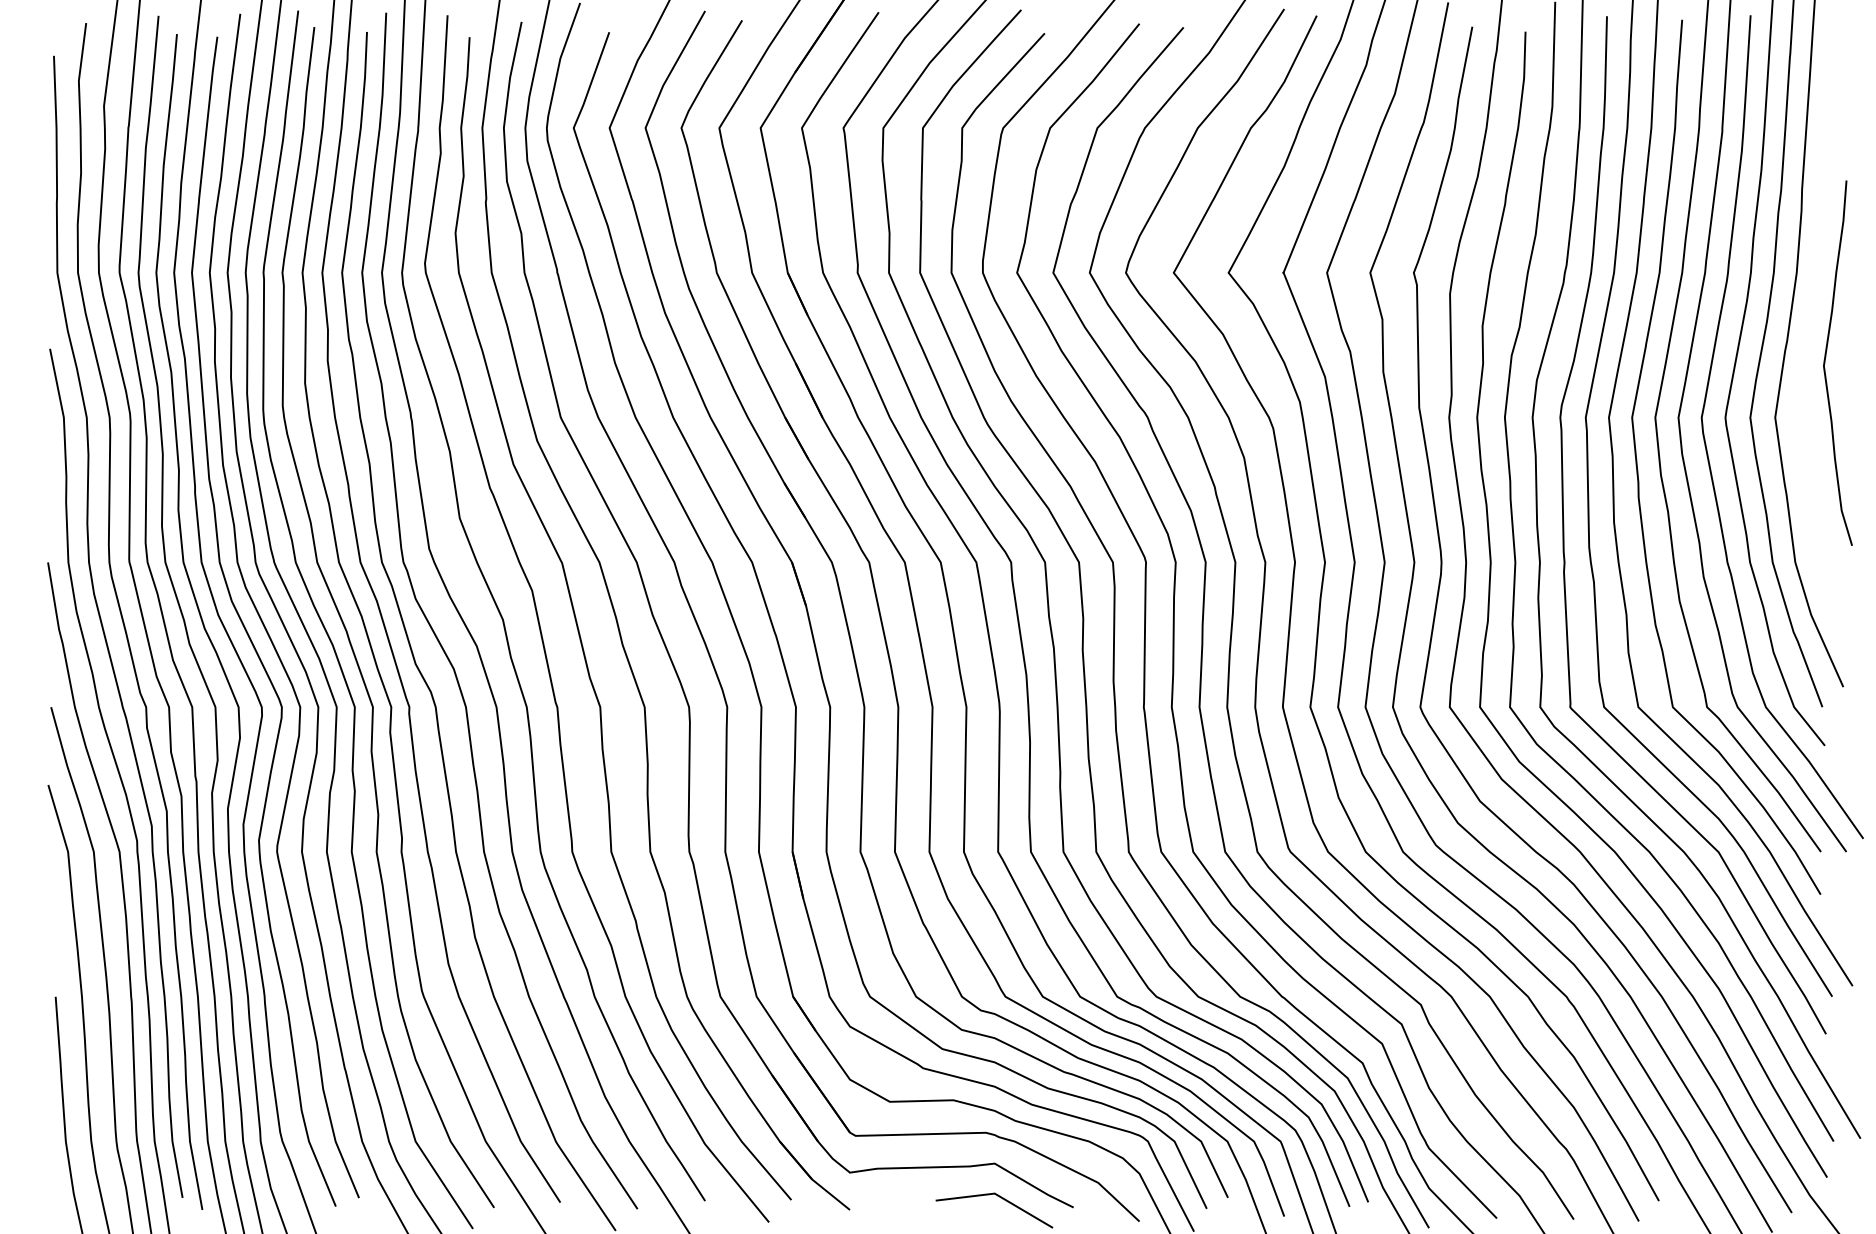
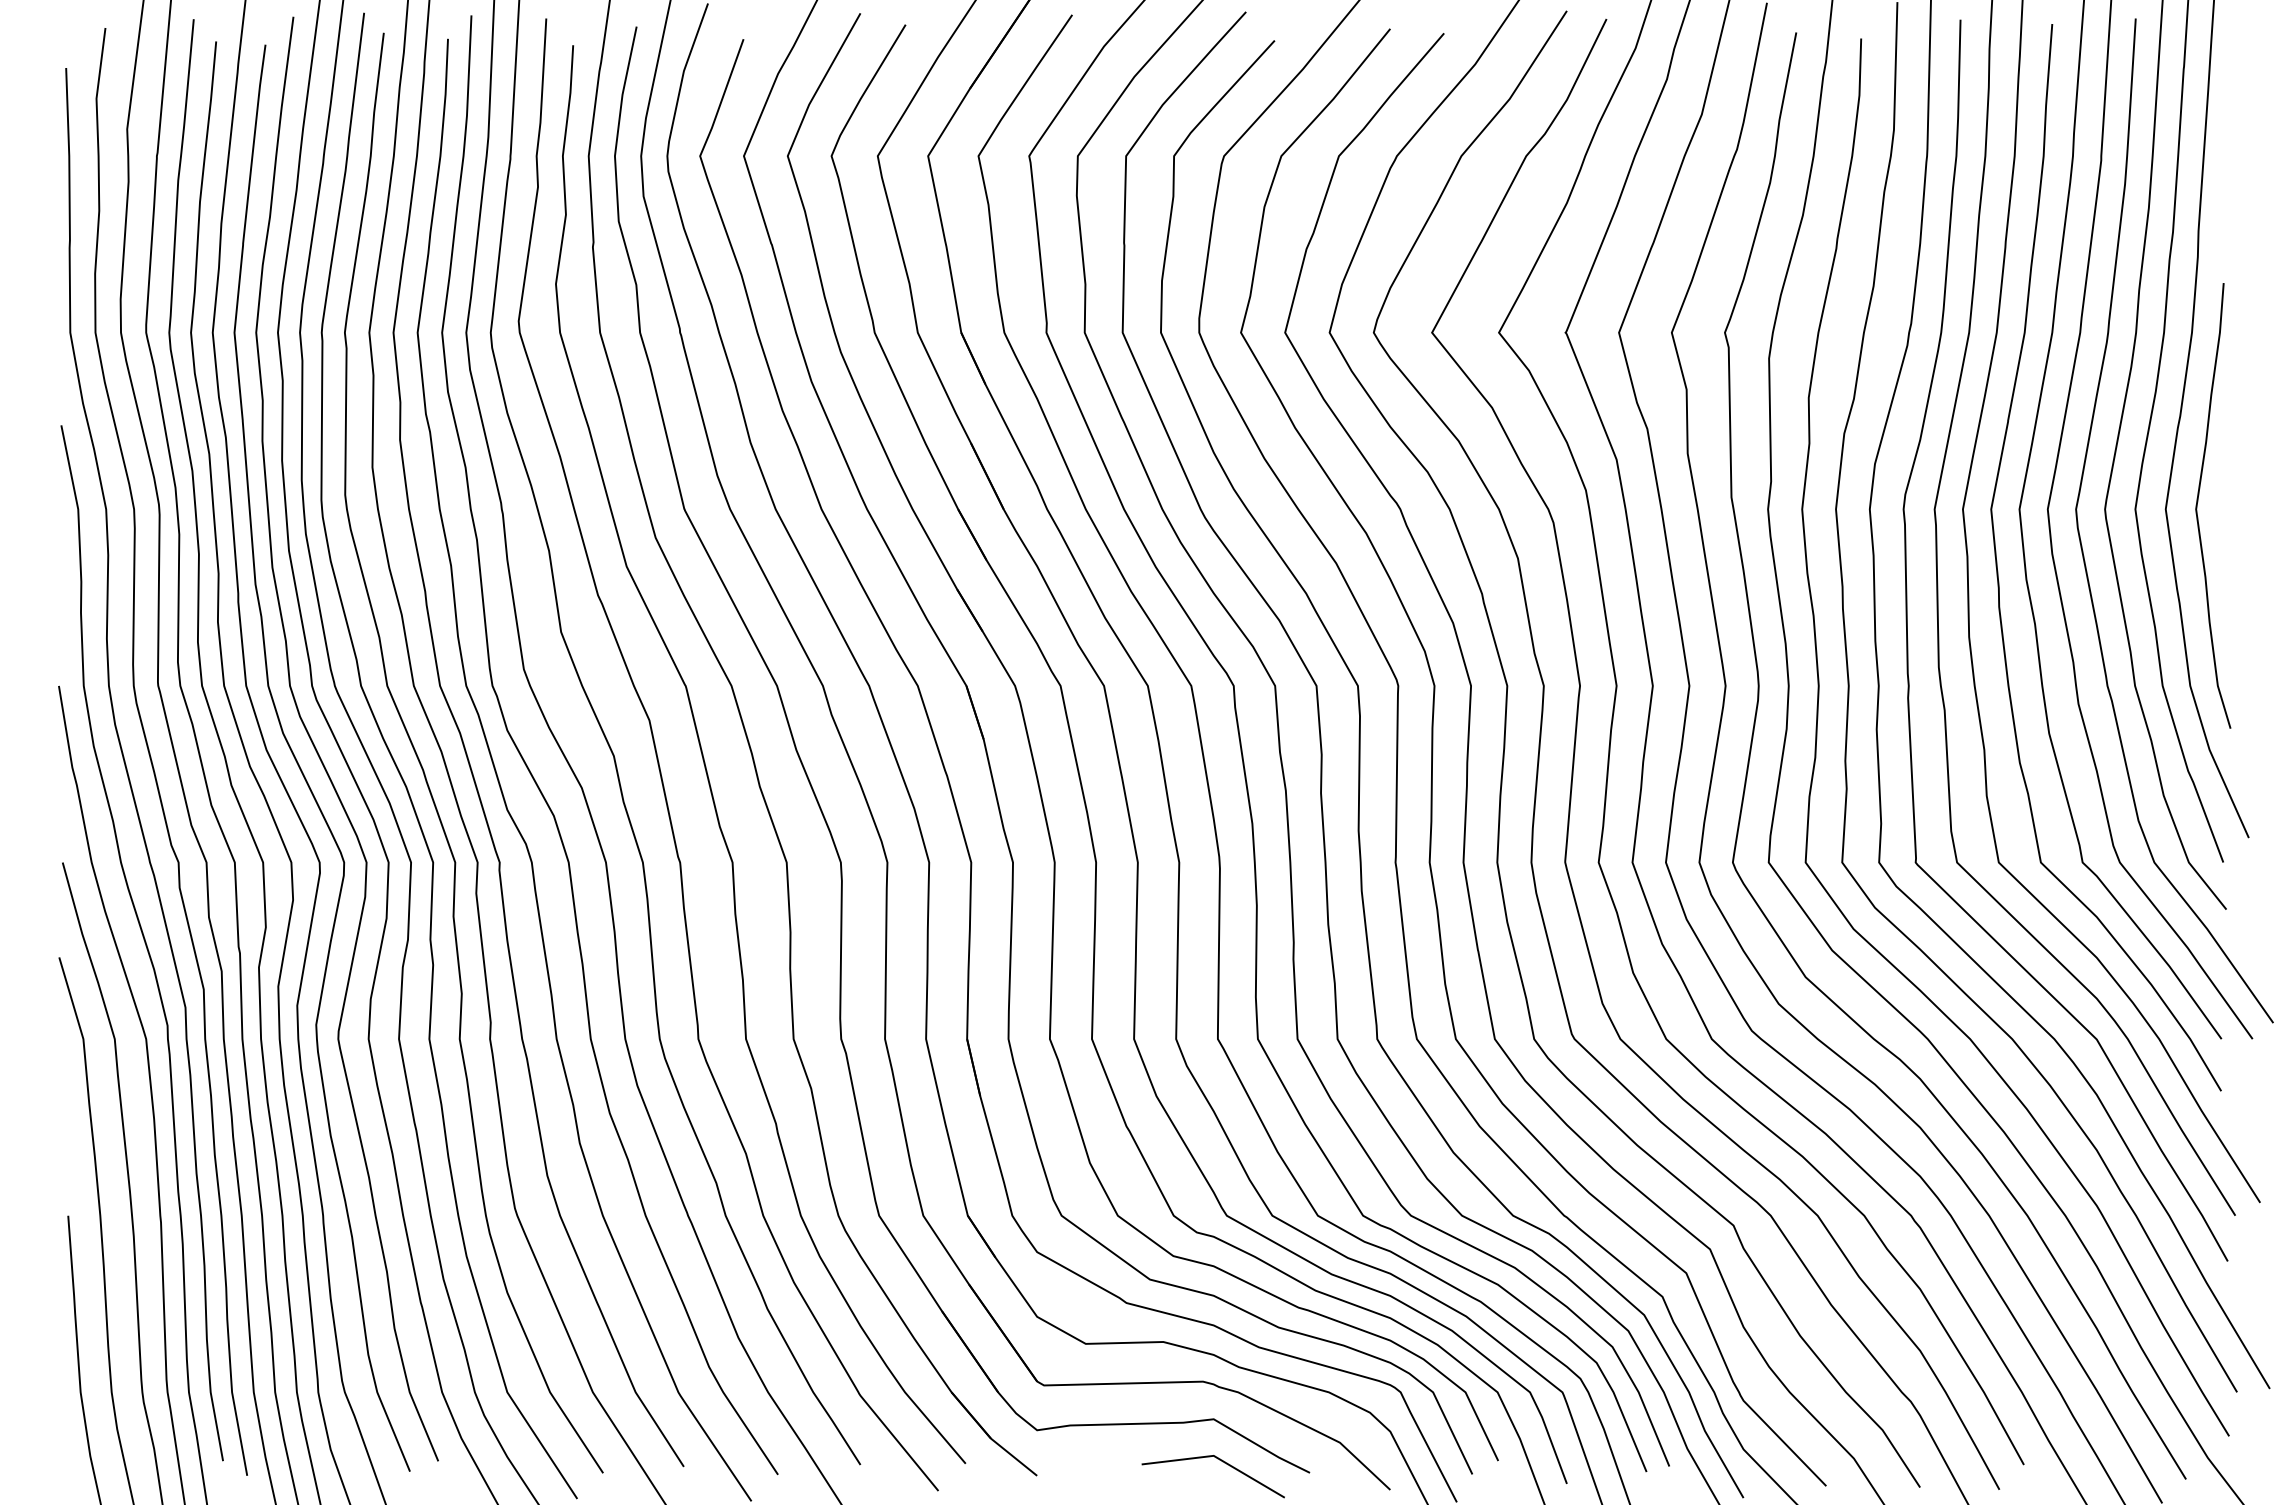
curve: (1825, 360) -> (2198, 502), moved

